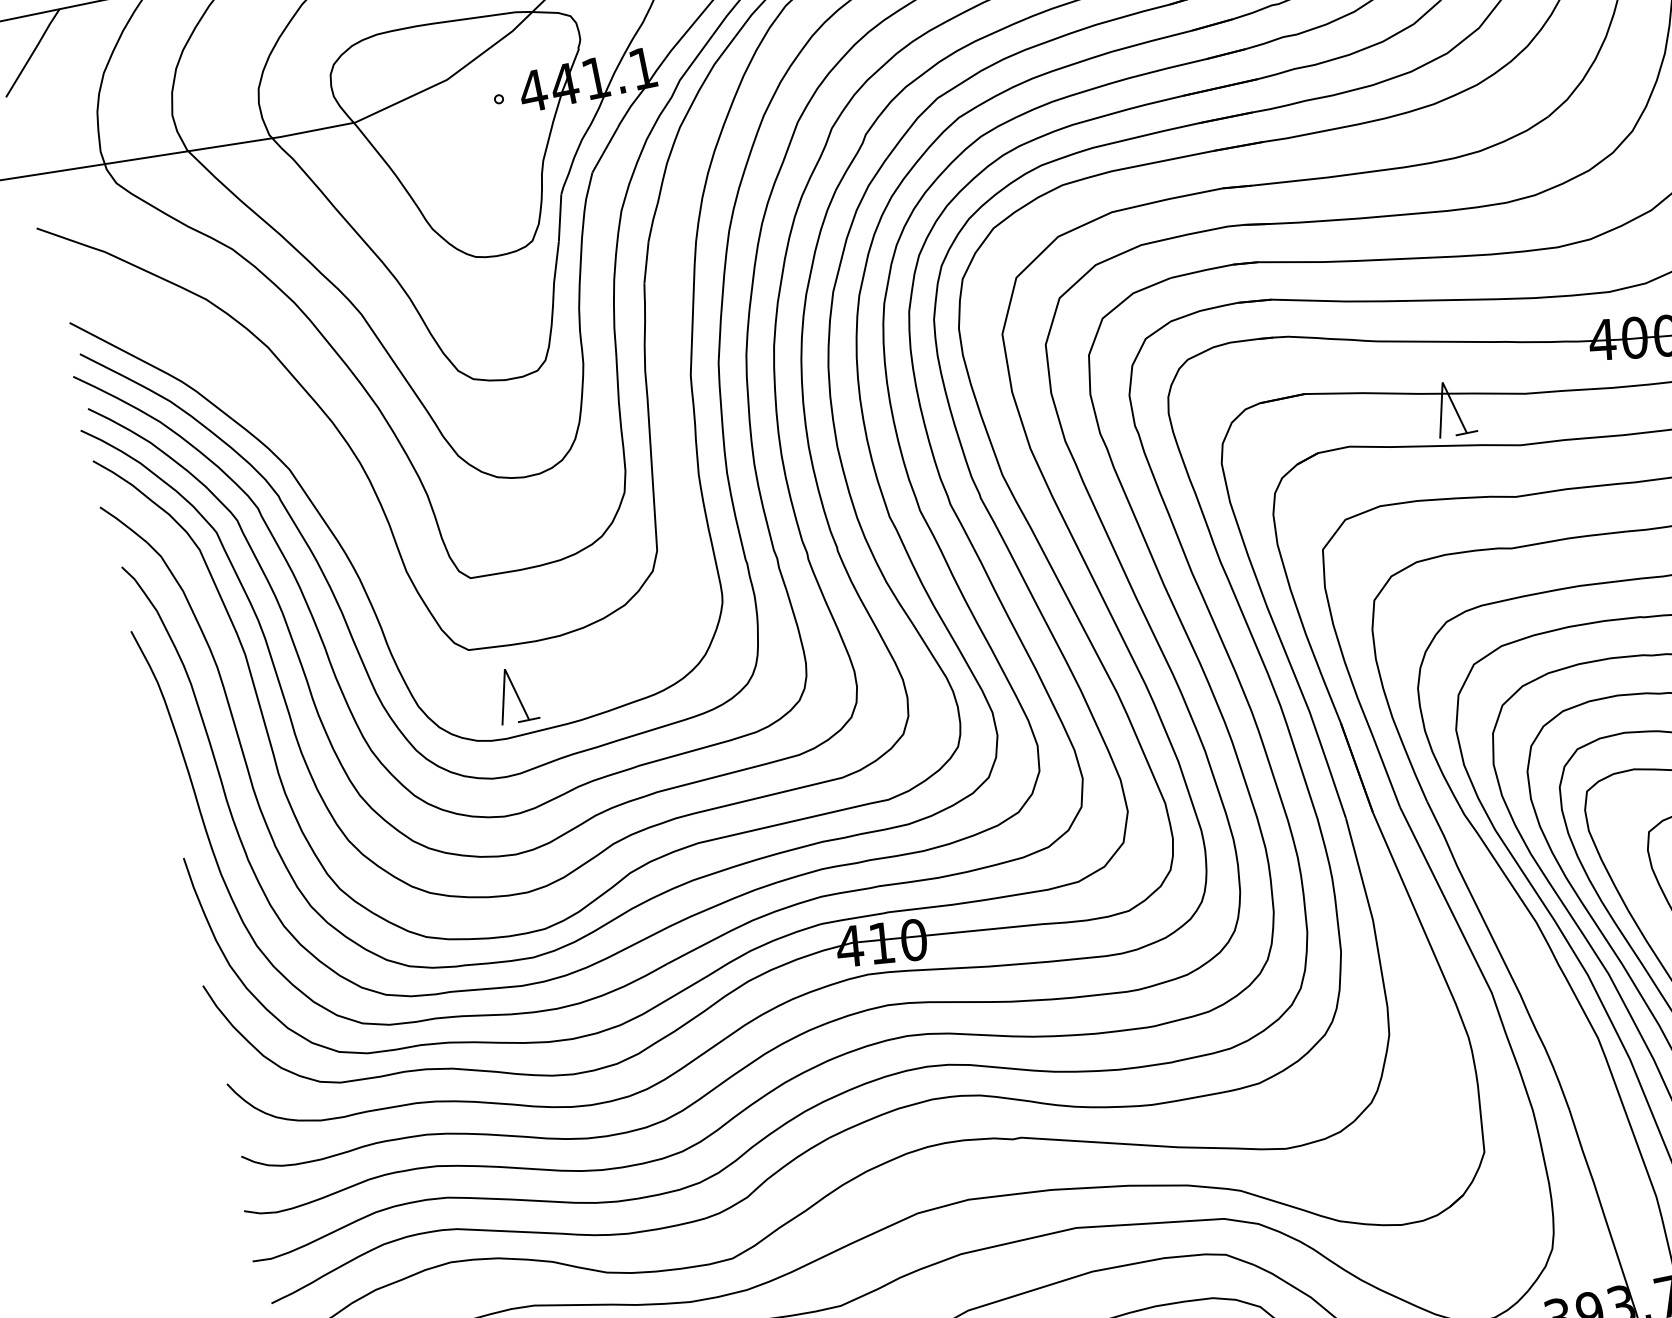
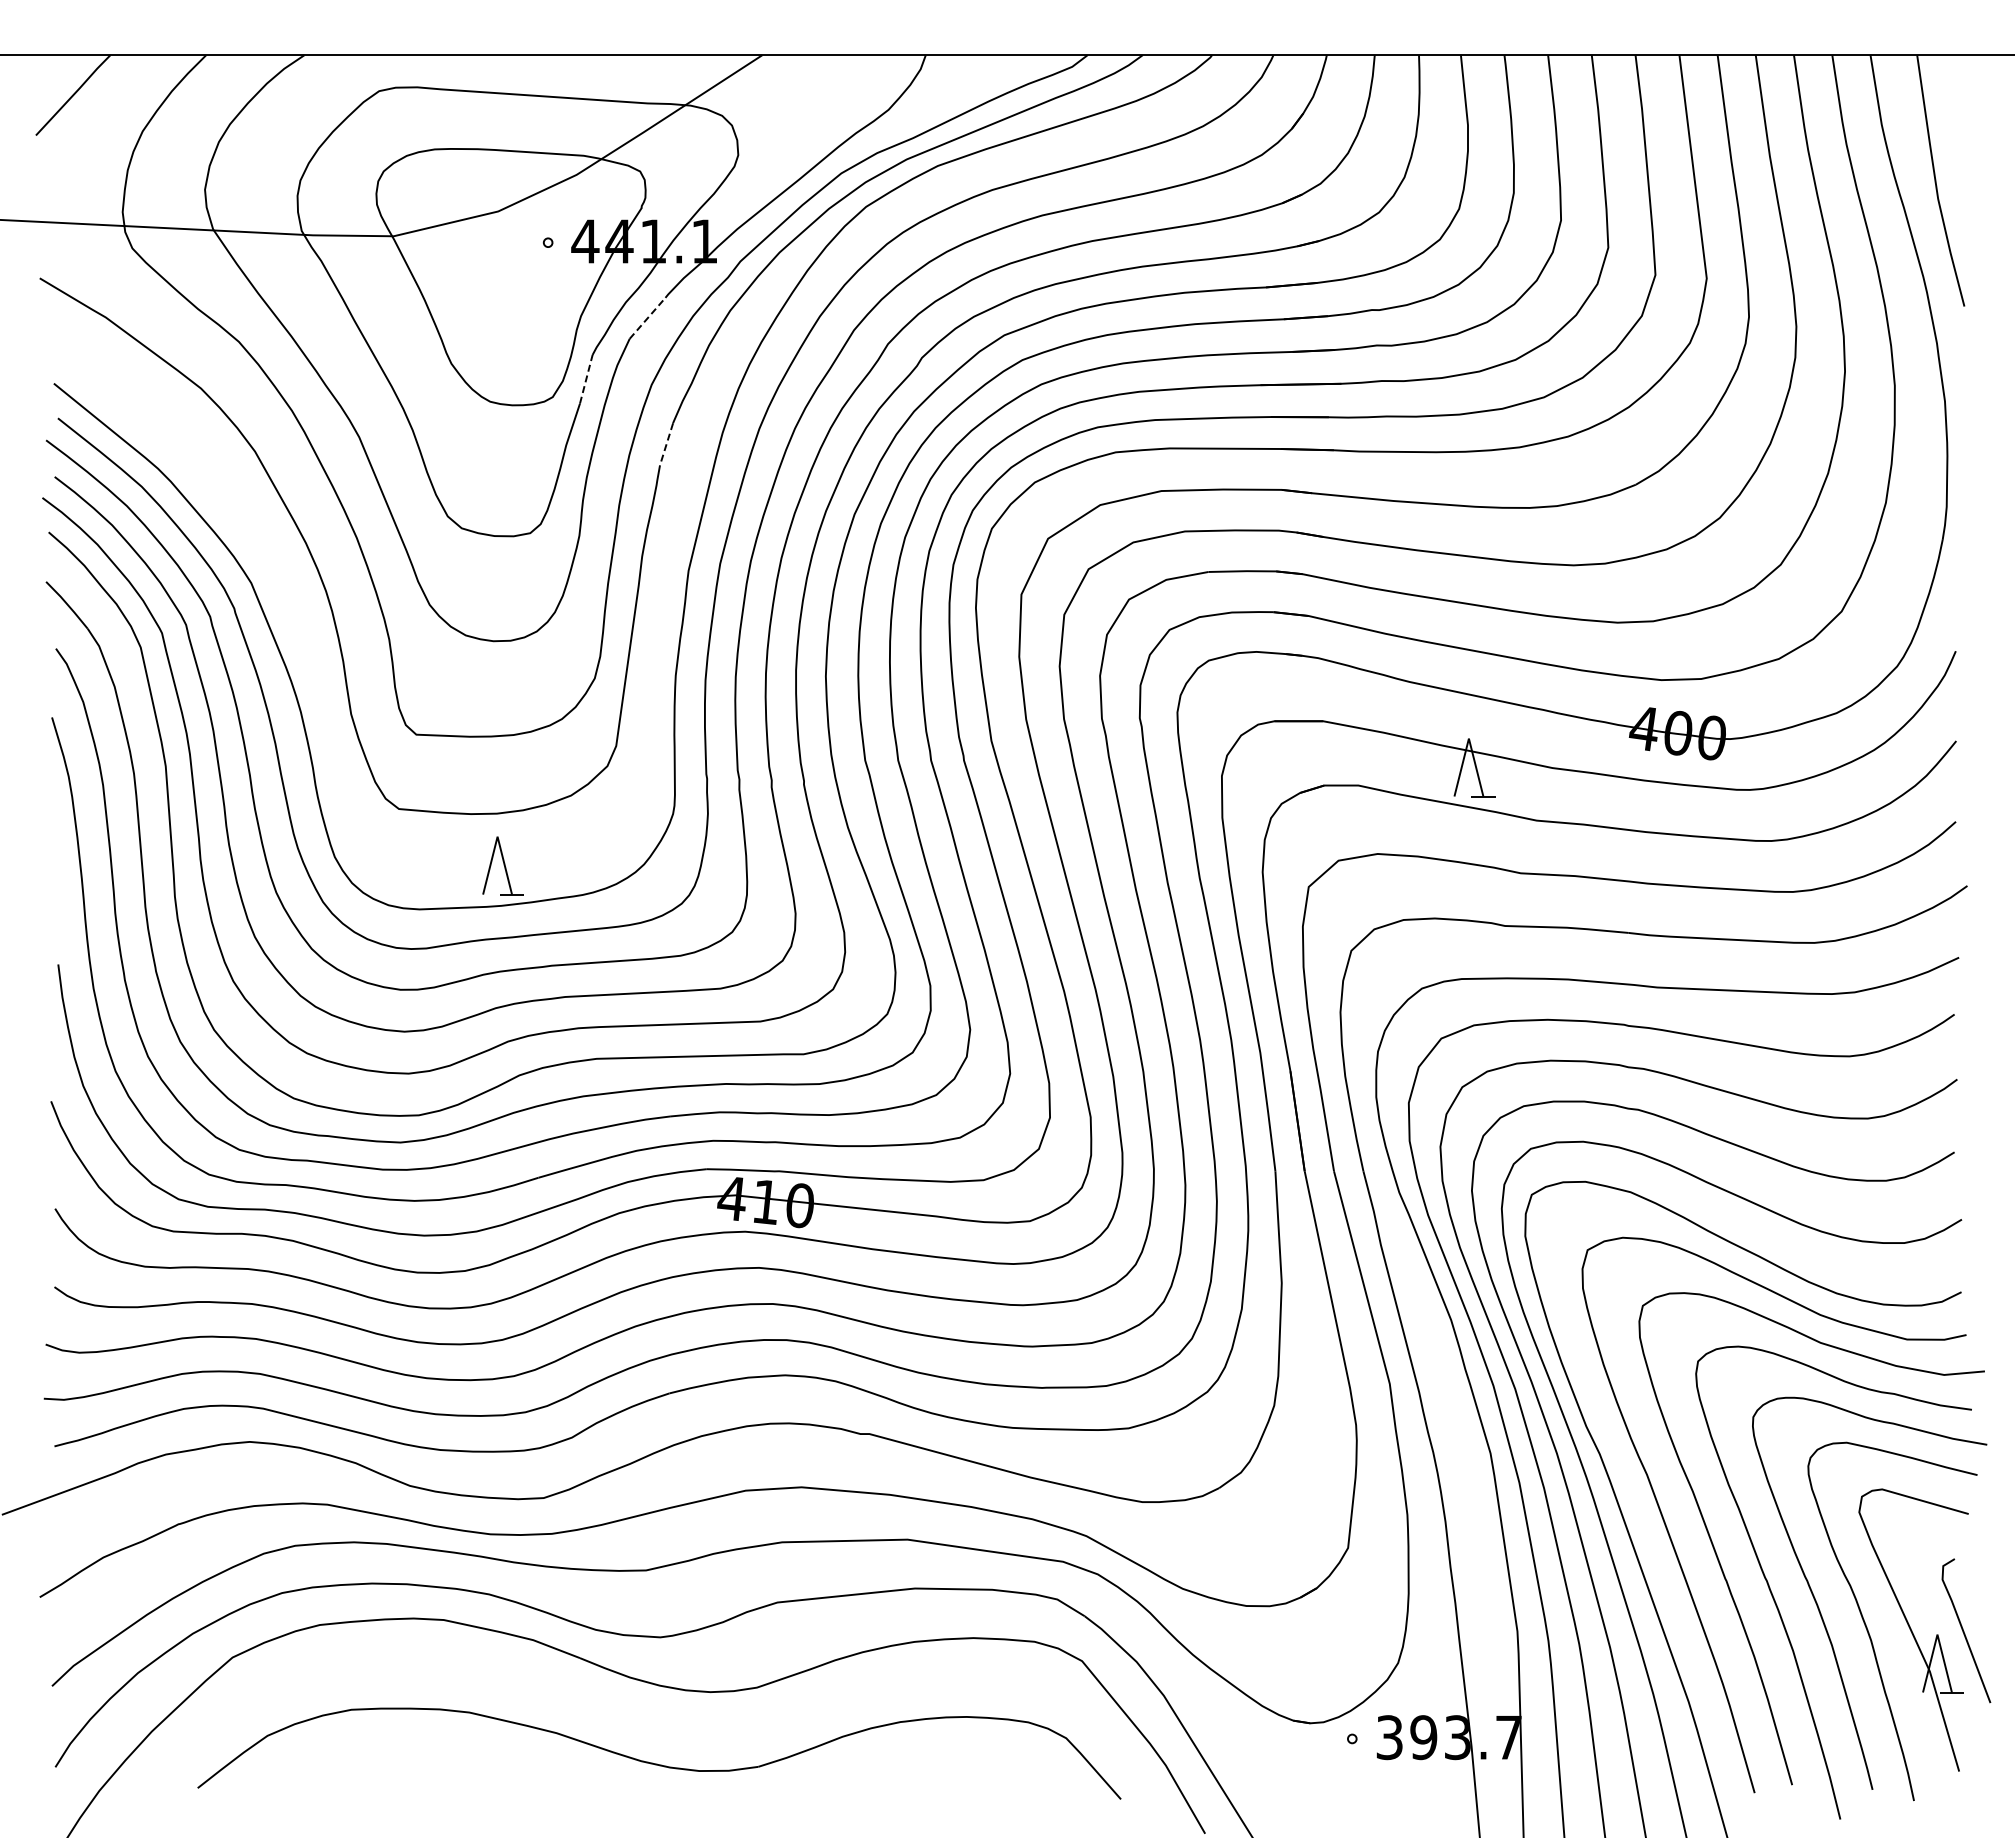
line: (605, 150) -> (647, 318), solid -> dashed
line: (560, 217) -> (586, 378), solid -> dashed
line: (646, 263) -> (666, 444), solid -> dashed
part: (514, 694) -> (502, 865), moved

